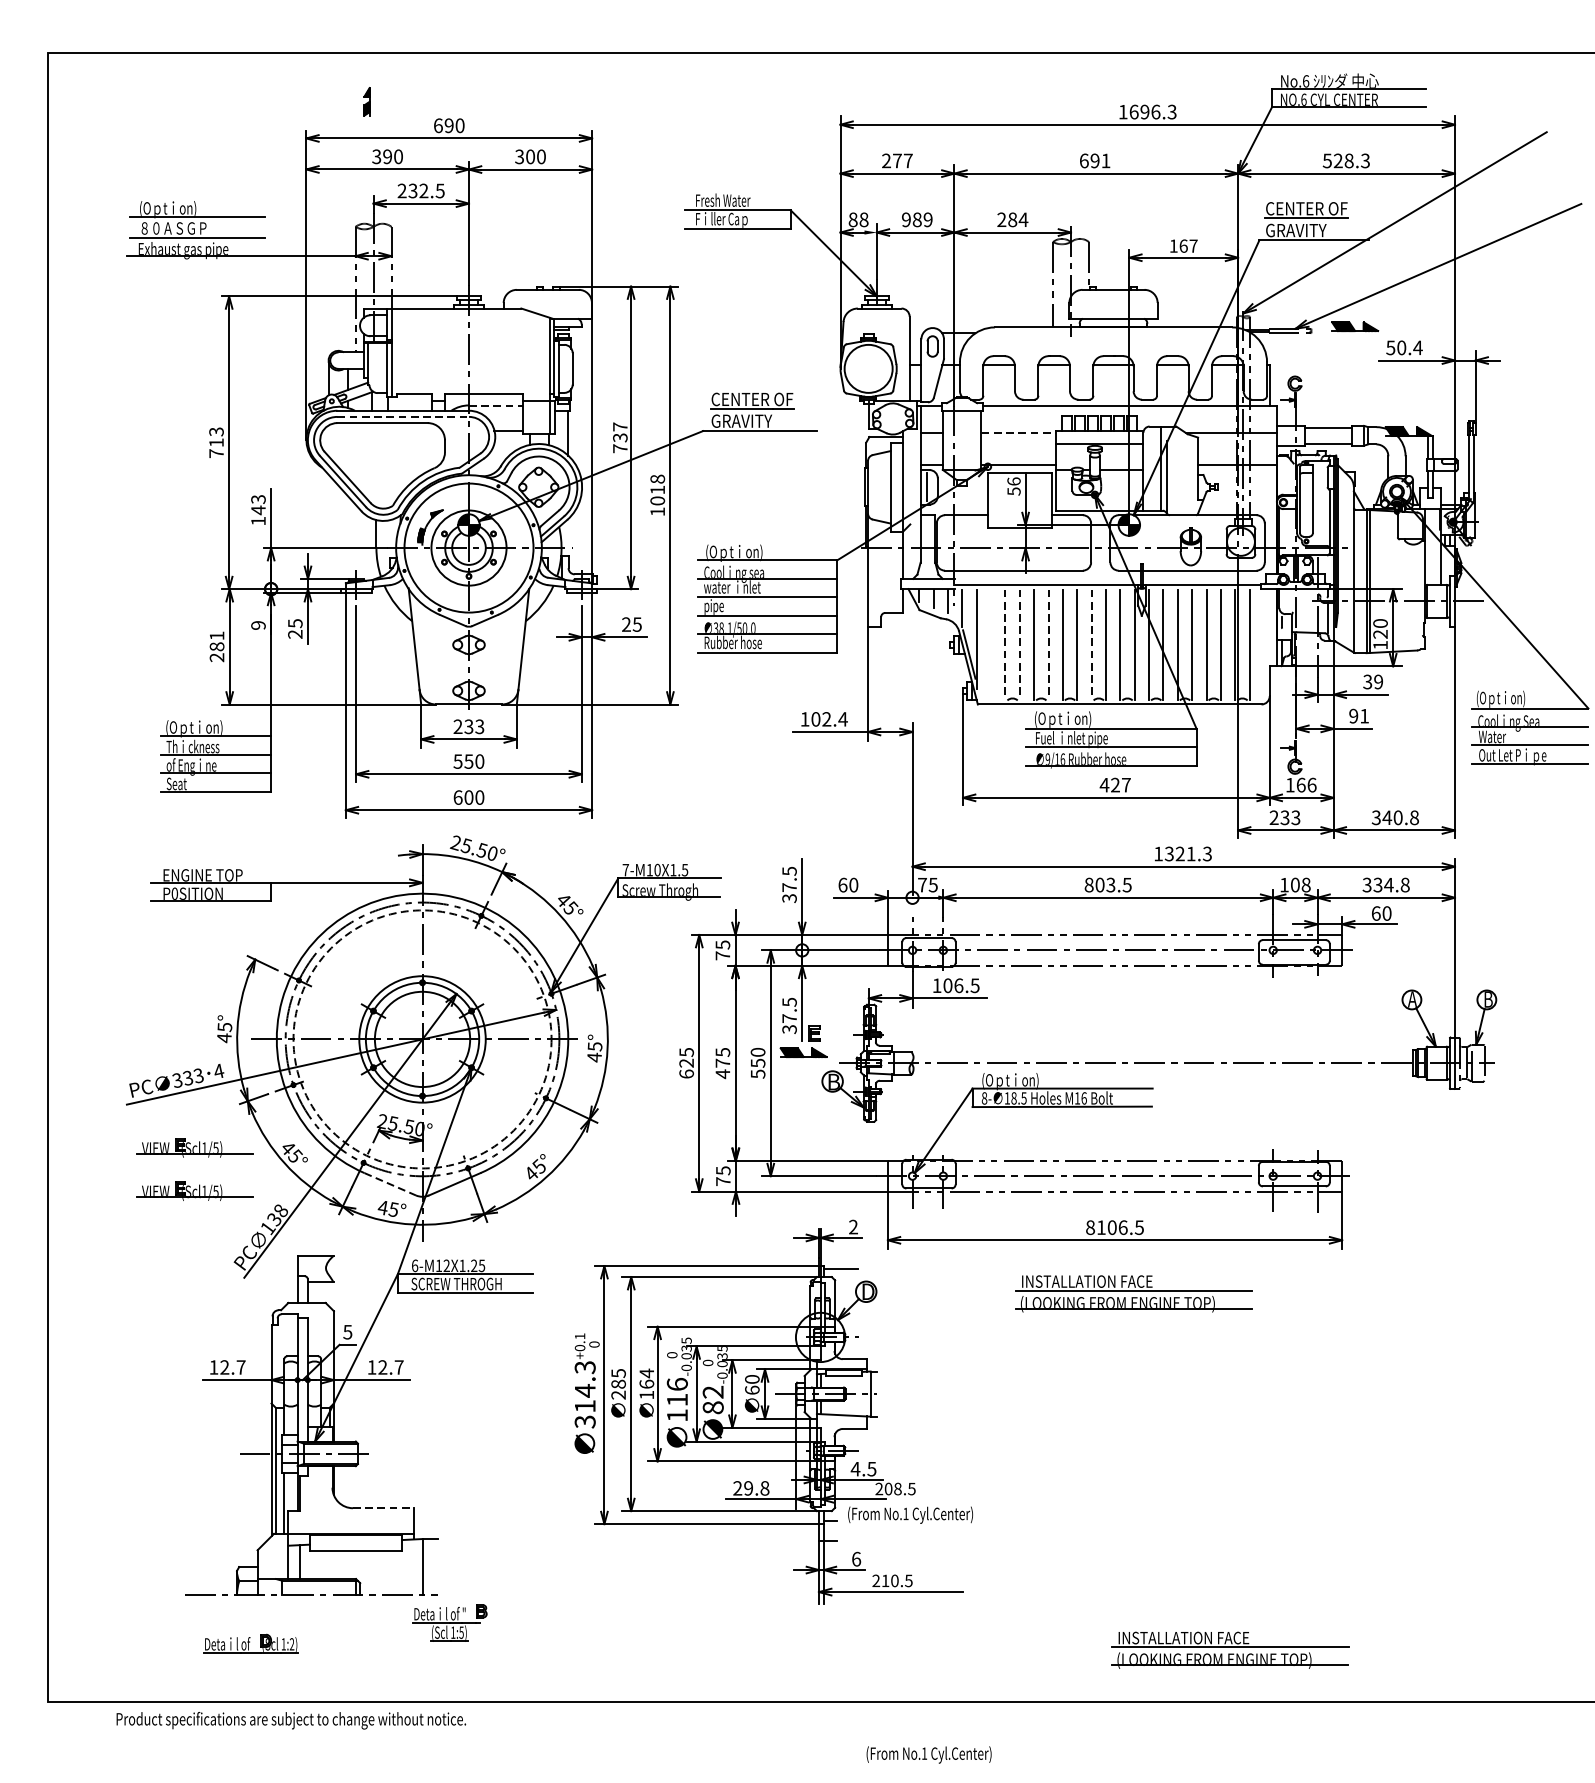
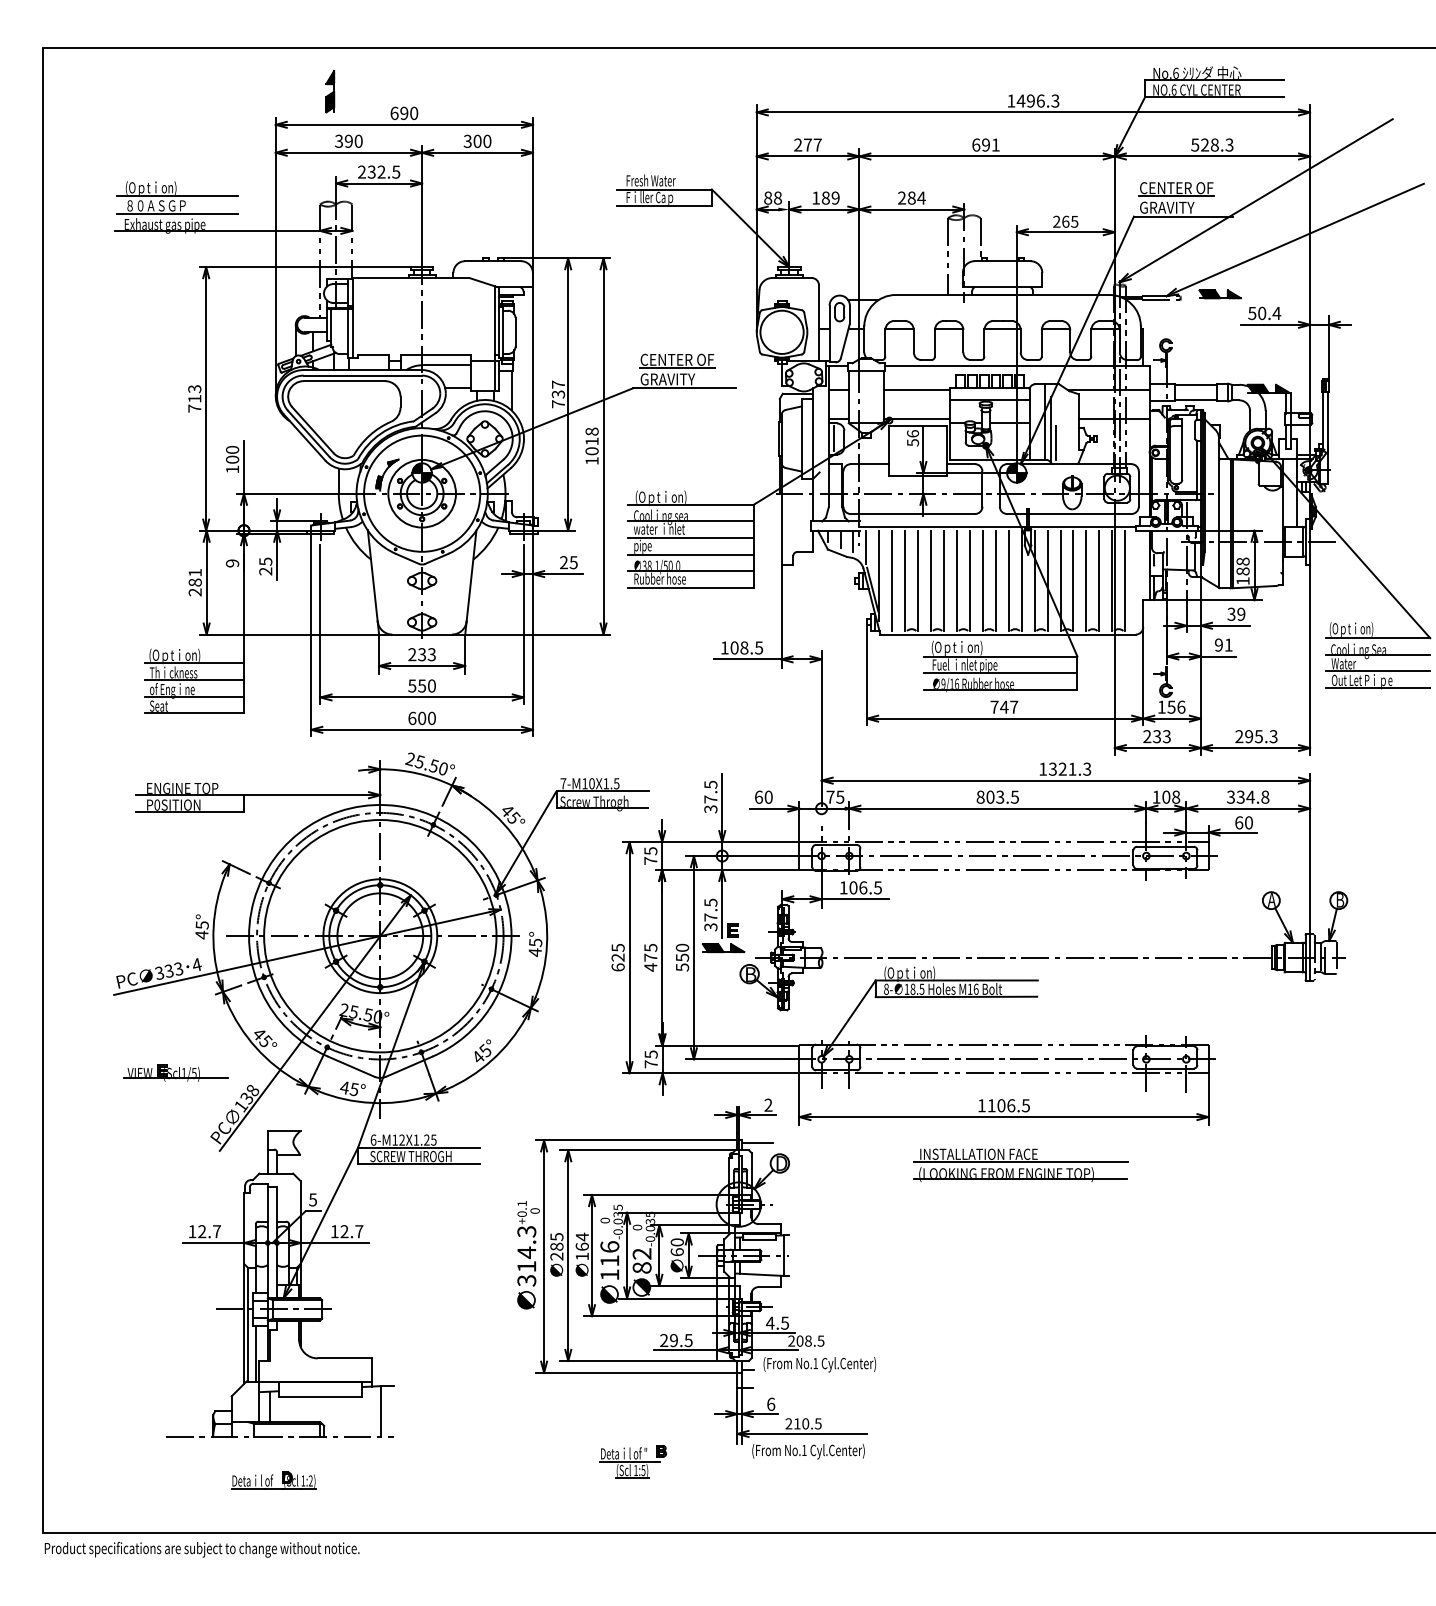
part: (367, 101) -> (330, 91), size x1.67
text: (1133, 111) -> (1020, 100), 1696.3 -> 1496.3
text: (905, 219) -> (815, 197), 989 -> 189
text: (1183, 245) -> (1065, 221), 167 -> 265
line: (496, 405) -> (446, 365), dashed -> solid
line: (403, 416) -> (363, 375), dashed -> solid
line: (1019, 433) -> (917, 390), dashed -> solid
line: (1172, 492) -> (1055, 443), added
text: (258, 504) -> (232, 454), 143 -> 100
text: (1379, 628) -> (1242, 566), 120 -> 188
line: (991, 644) -> (892, 580), added
line: (1005, 645) -> (905, 581), dashed -> solid
line: (1020, 645) -> (918, 581), dashed -> solid
line: (1049, 645) -> (944, 581), dashed -> solid
line: (1091, 645) -> (982, 581), dashed -> solid
text: (834, 718) -> (751, 647), 102.4 -> 108.5
text: (1110, 784) -> (999, 706), 427 -> 747
text: (1301, 784) -> (1171, 706), 166 -> 156
text: (1395, 817) -> (1256, 736), 340.8 -> 295.3
circle: (422, 1039) -> (380, 936), dashed -> solid
part: (195, 1147) -> (175, 1033), removed
line: (390, 1184) -> (351, 1066), dashed -> solid
text: (1090, 1227) -> (981, 1105), 8106.5 -> 1106.5
text: (764, 1488) -> (688, 1340), 29.8 -> 29.5
line: (383, 1508) -> (345, 1358), dashed -> solid
part: (449, 1622) -> (632, 1461), moved
part: (250, 1643) -> (273, 1480), moved
part: (1230, 1650) -> (1107, 1486), removed
text: (290, 1720) -> (201, 1549), moved
text: (929, 1754) -> (808, 1451), moved

